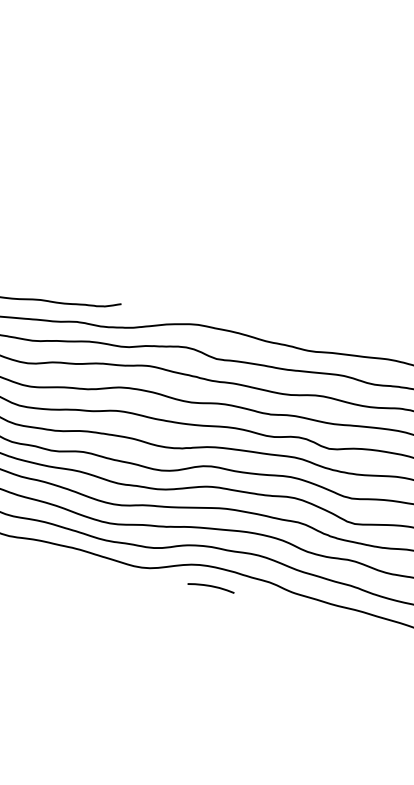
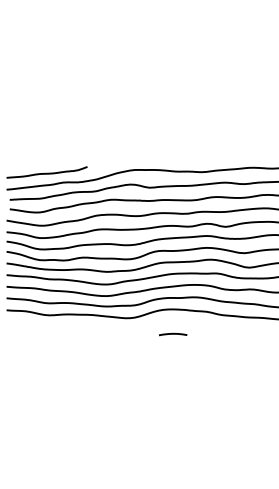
curve: (211, 587) -> (173, 334), moved

